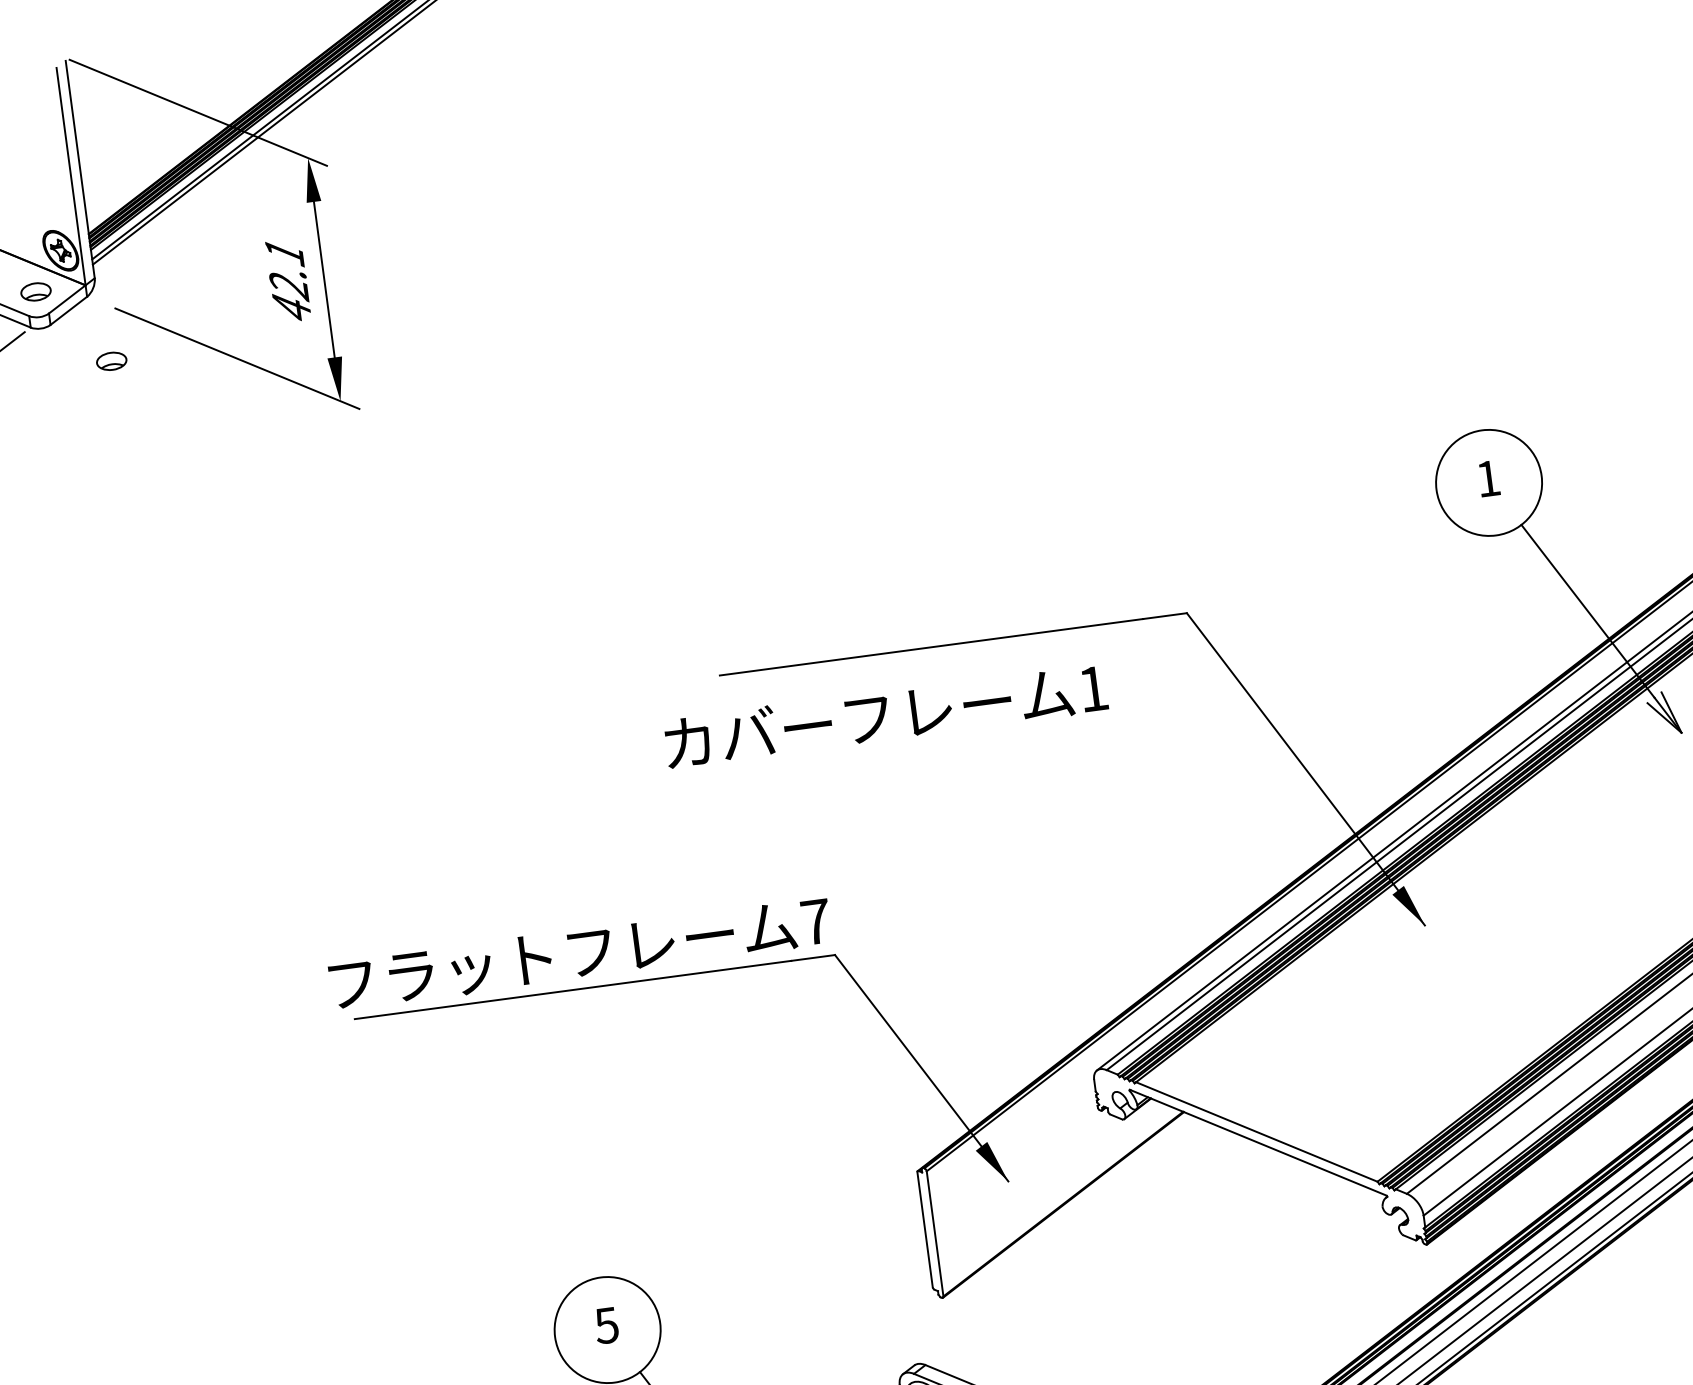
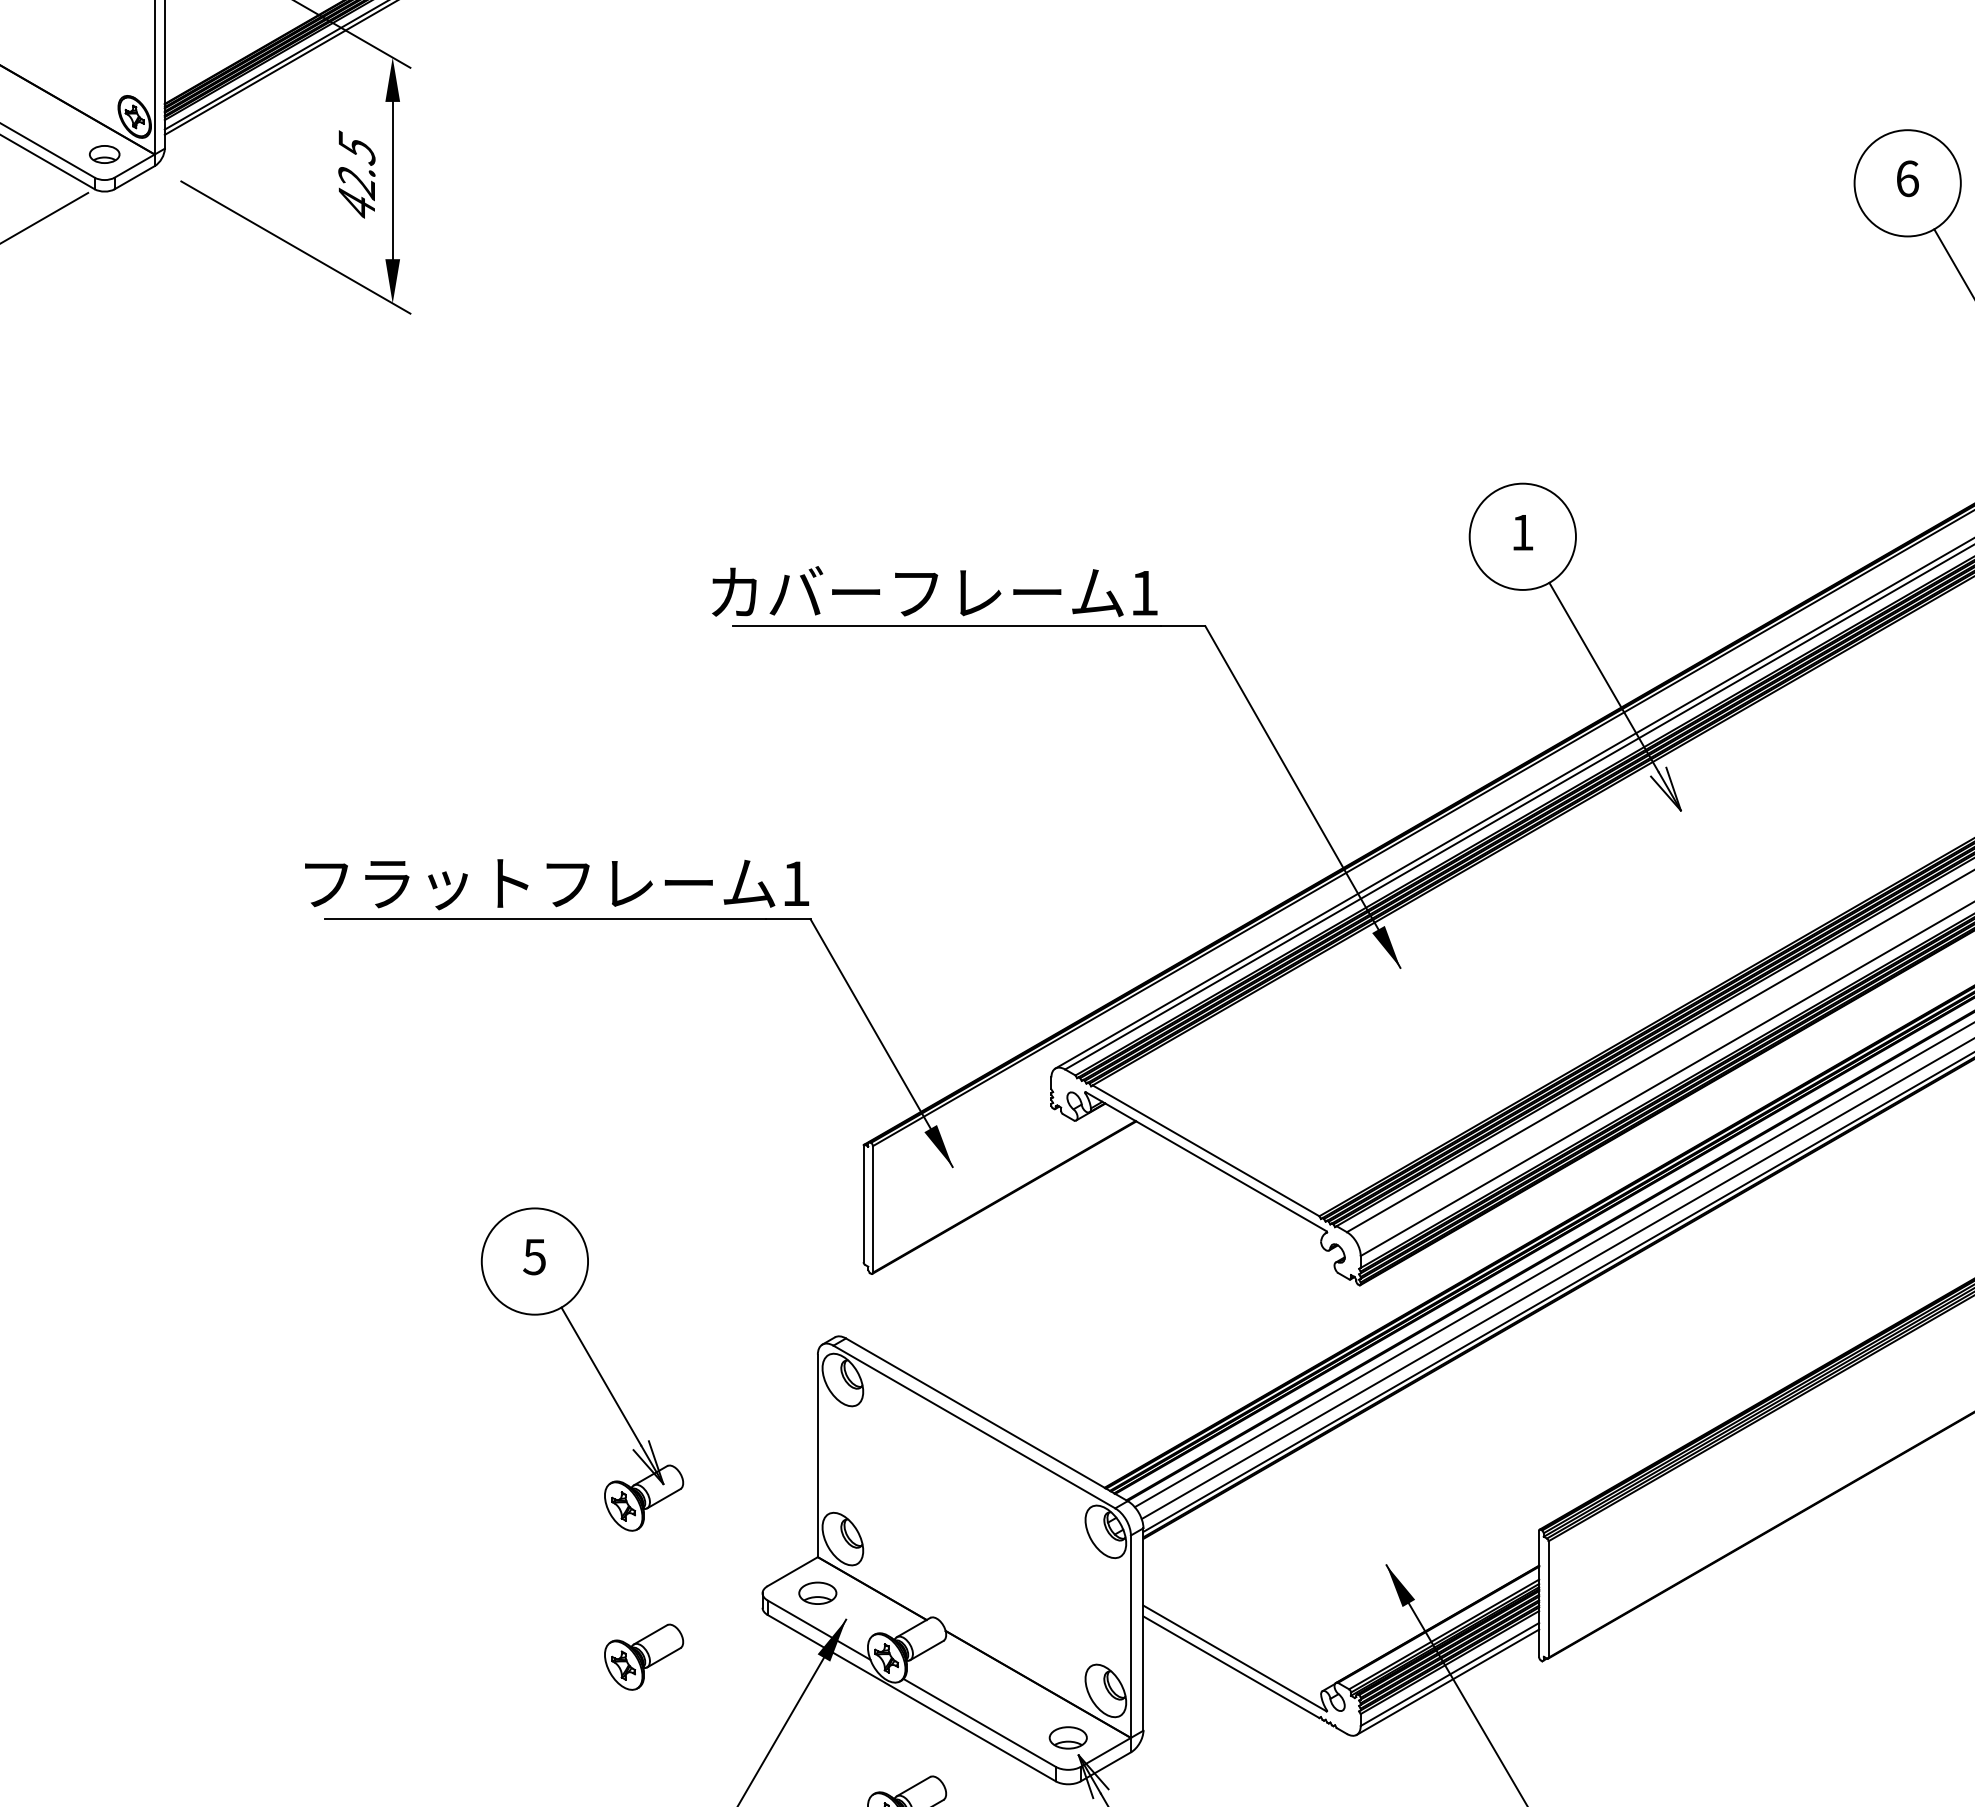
text: (284, 251) -> (356, 147), 42.1 -> 42.5
part: (111, 361) -> (170, 233), removed
text: (885, 715) -> (934, 591), moved
text: (816, 921) -> (796, 883), 7 -> 1

